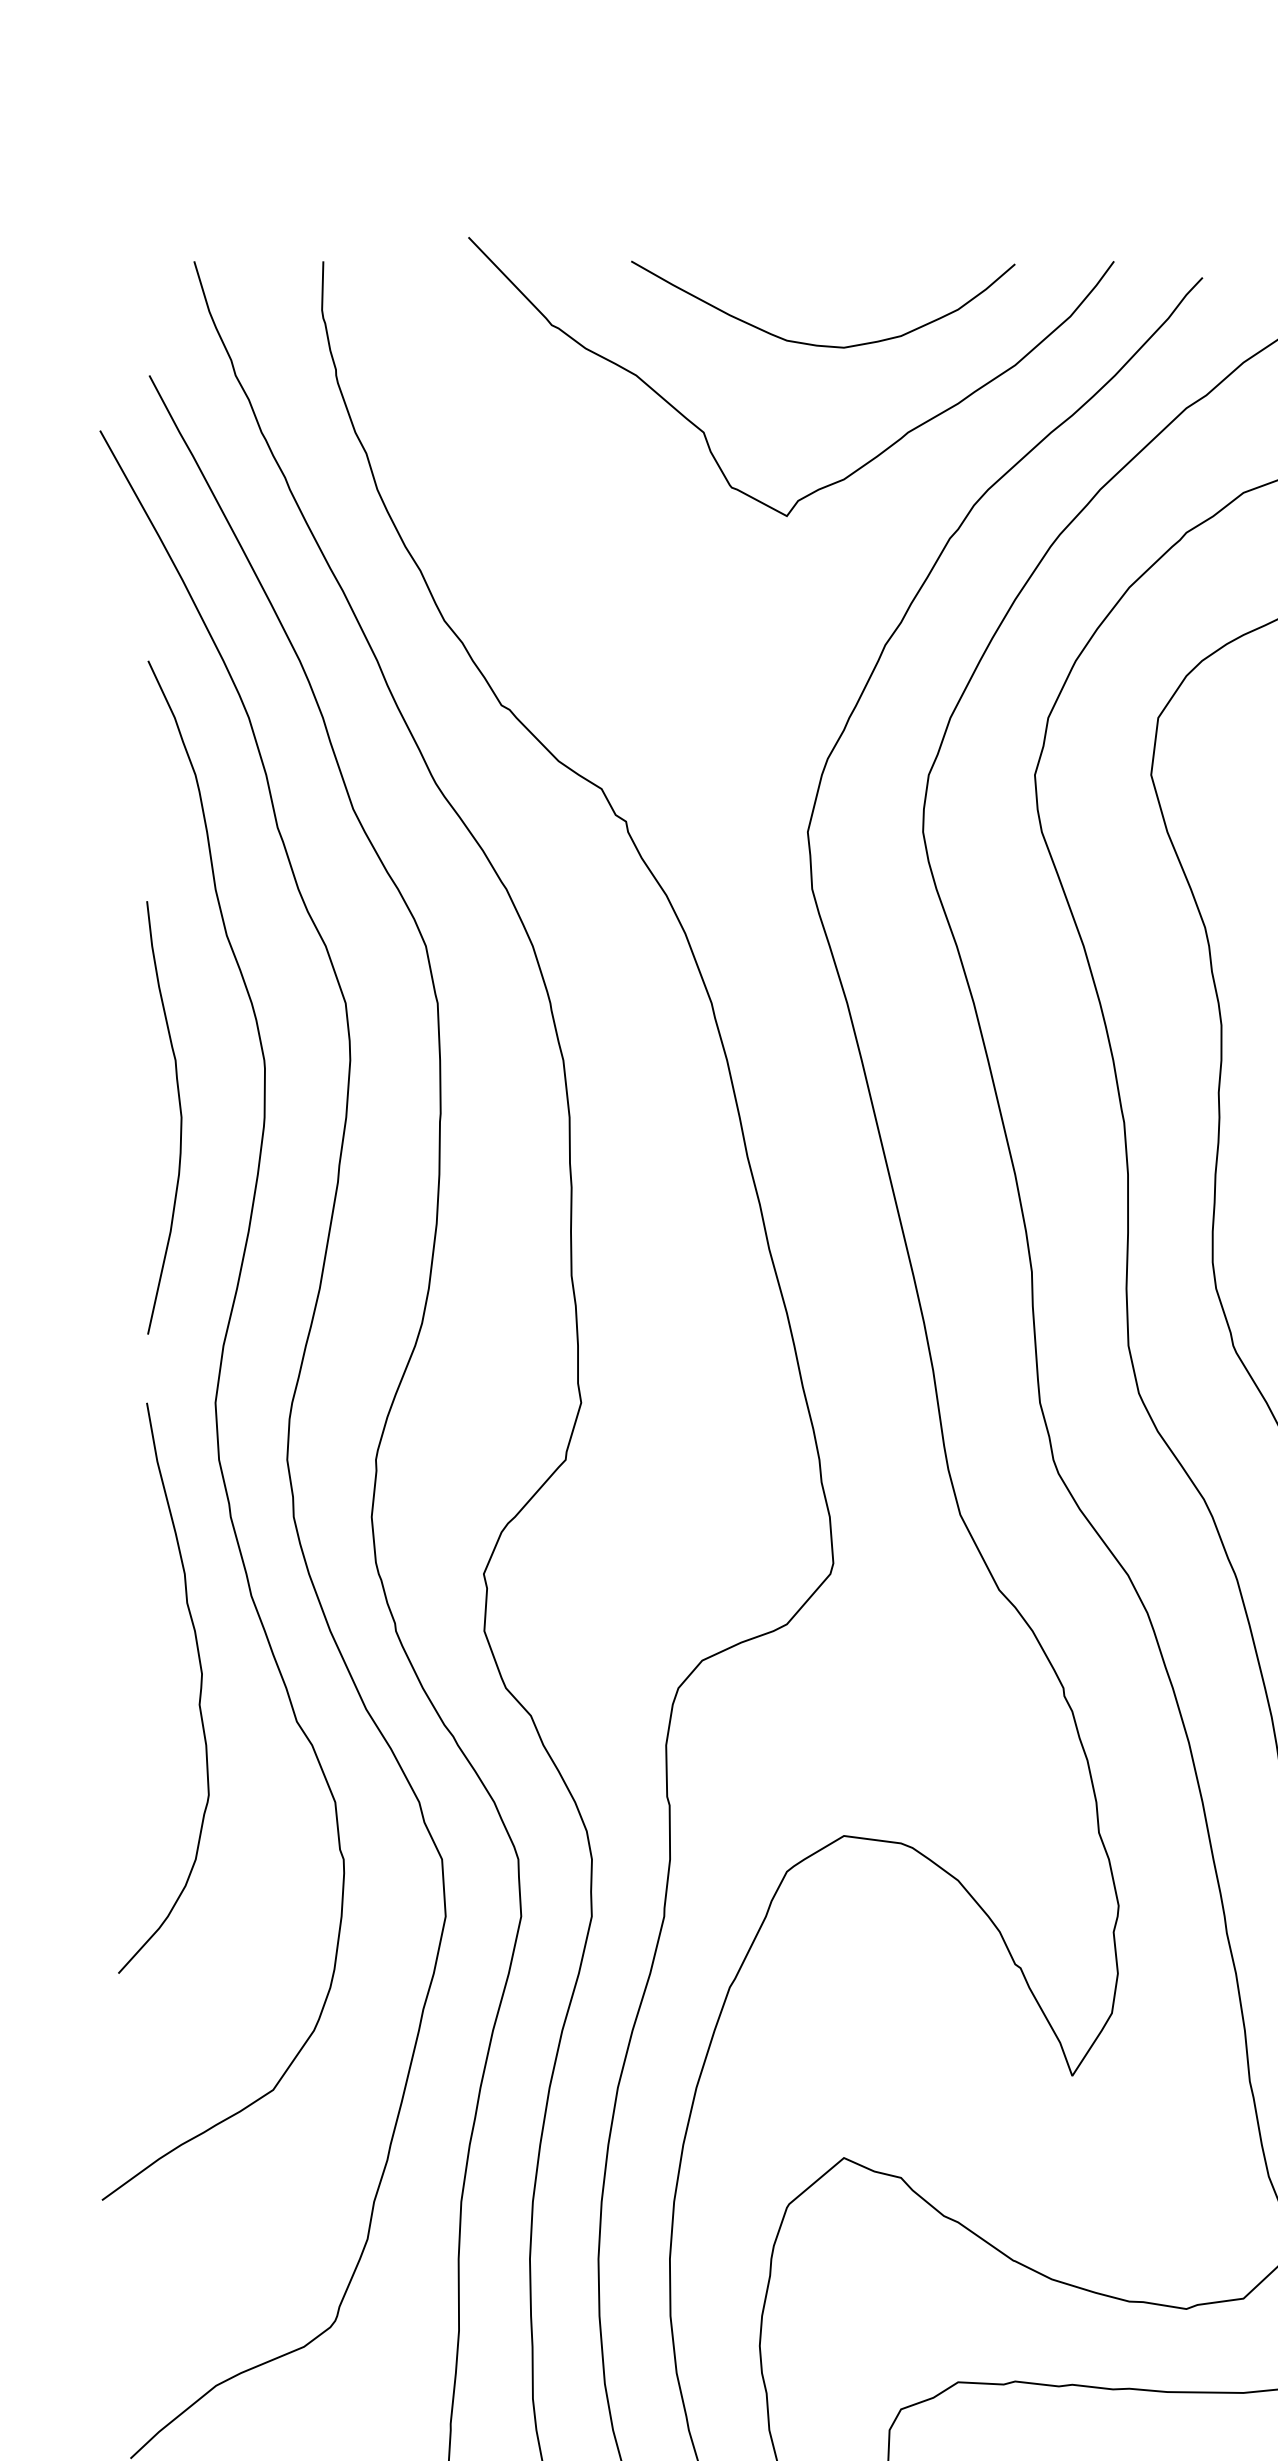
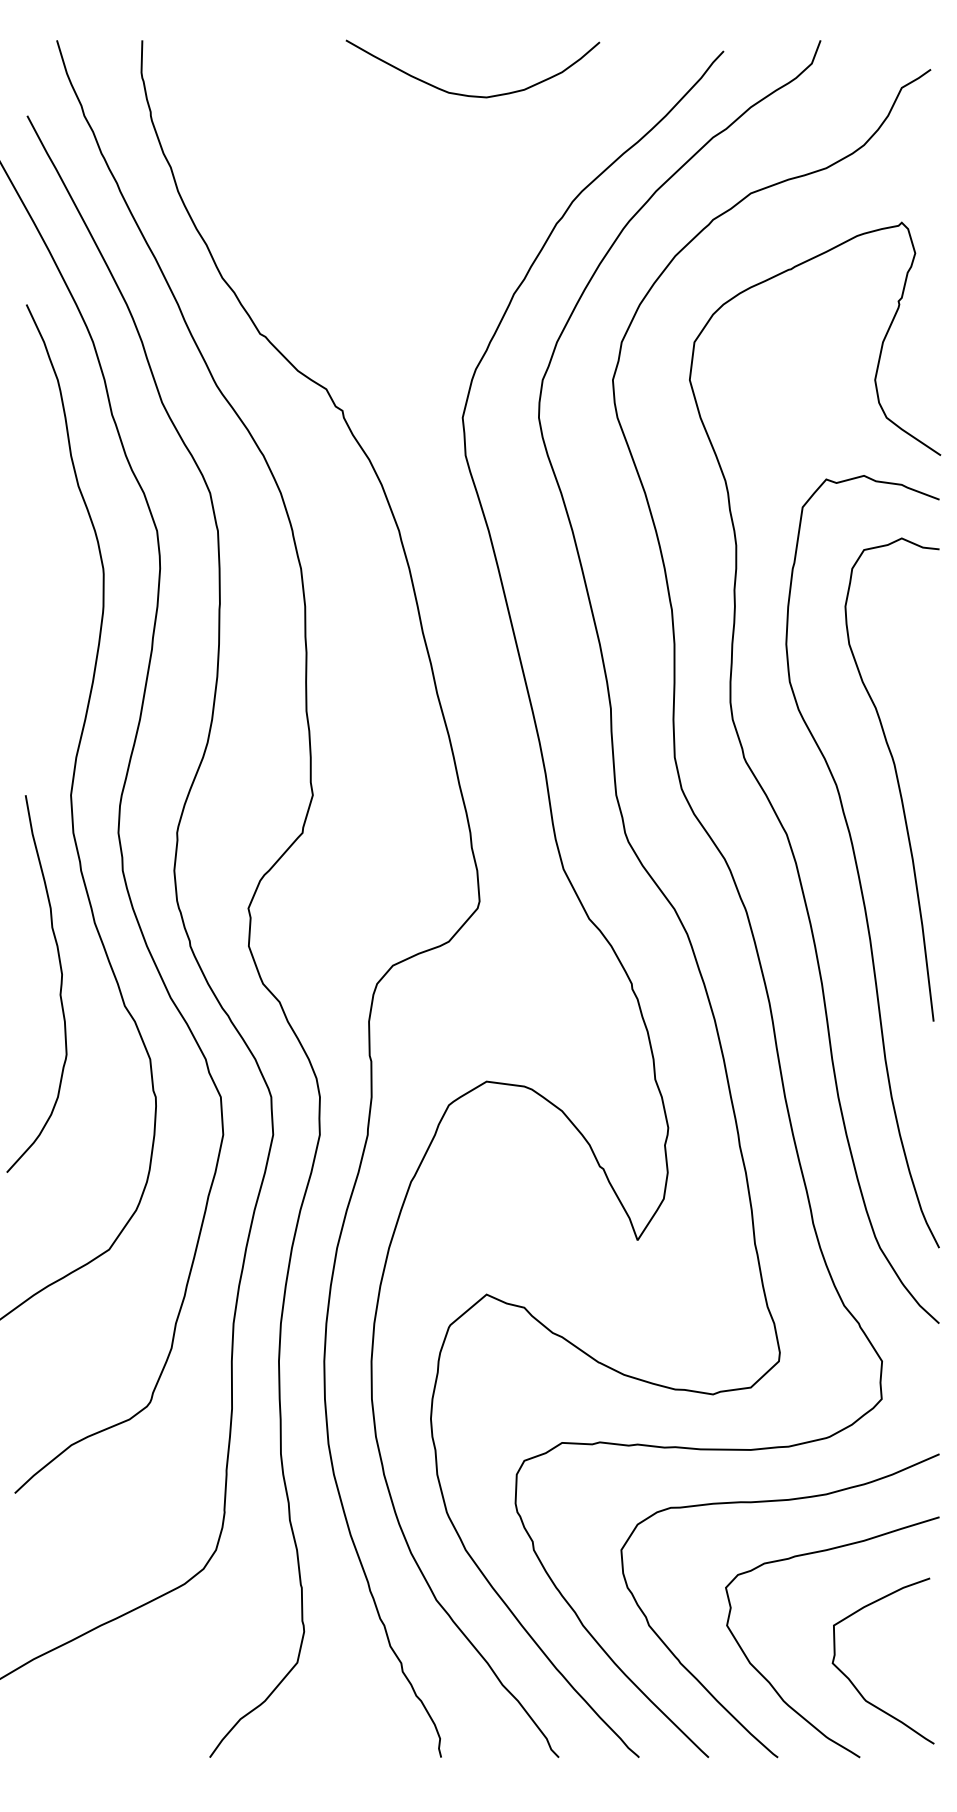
curve: (704, 430) -> (394, 152), removed
curve: (179, 1117) -> (47, 606), removed

